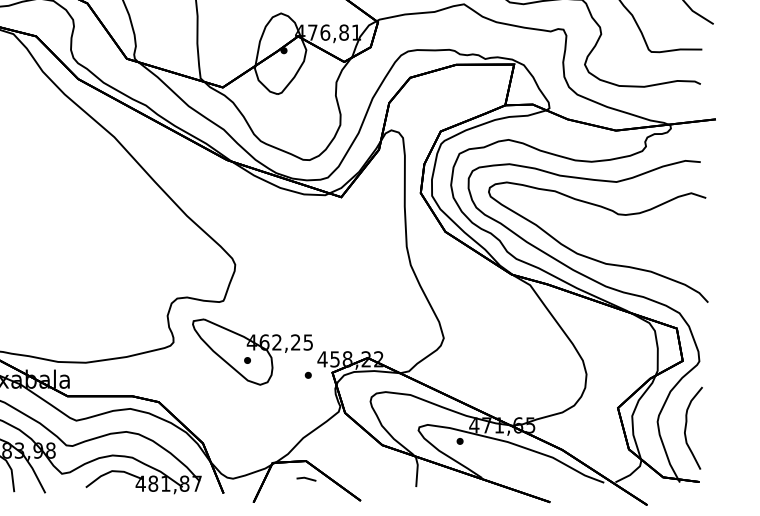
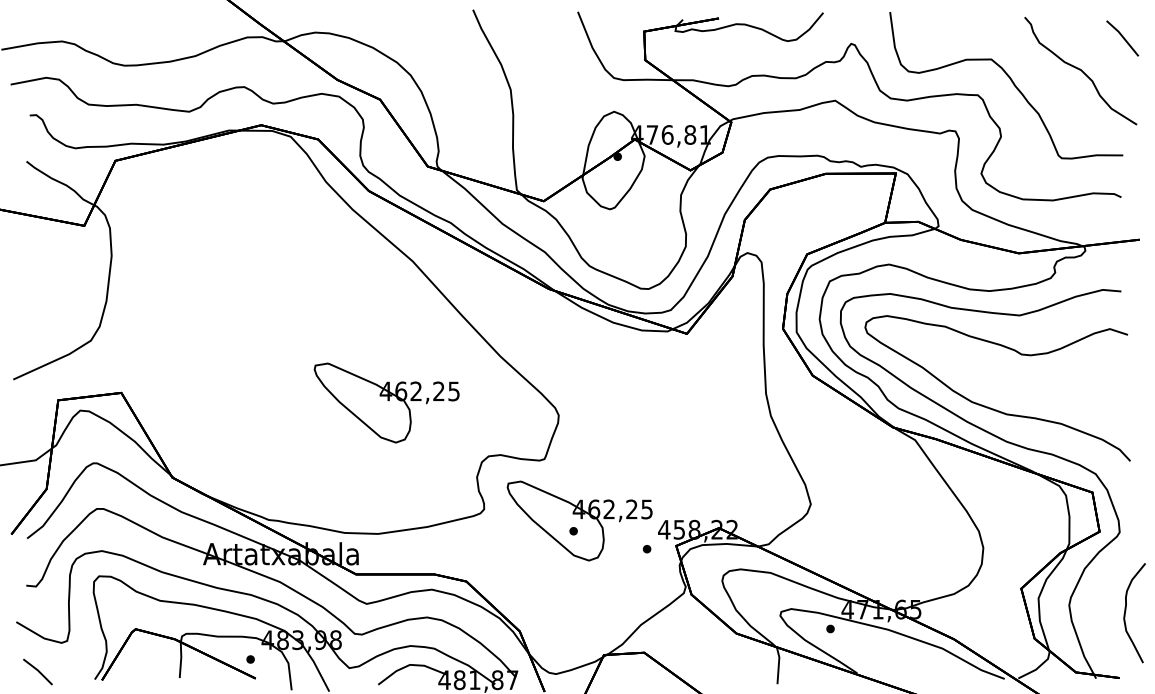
part: (92, 254) -> (386, 402), added
curve: (686, 426) -> (1126, 611), moved
line: (306, 479) -> (644, 674), removed

